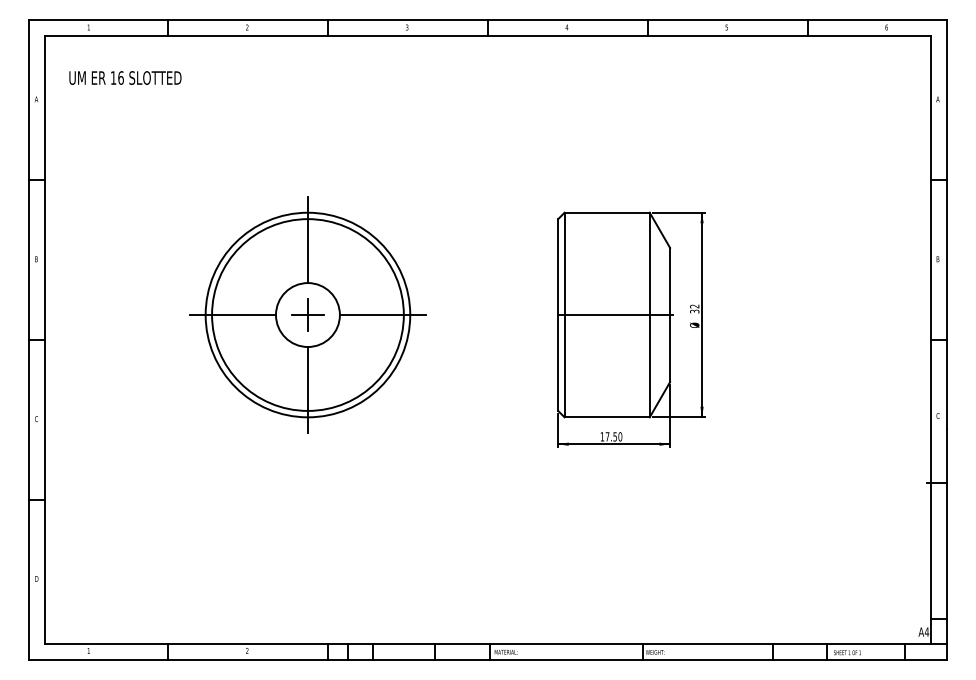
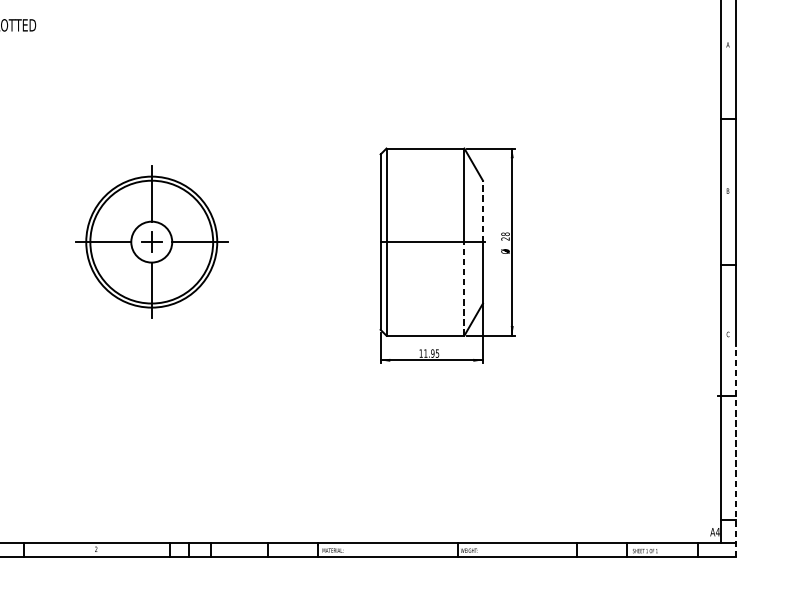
line: (670, 281) -> (483, 211), solid -> dashed
text: (694, 308) -> (505, 236), 32 -> 28
part: (307, 314) -> (151, 241), size x0.7
line: (649, 365) -> (464, 288), solid -> dashed
text: (613, 436) -> (431, 353), 17.50 -> 11.95
line: (946, 543) -> (735, 451), solid -> dashed

